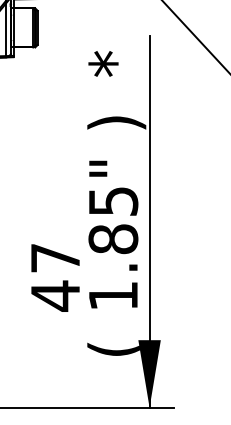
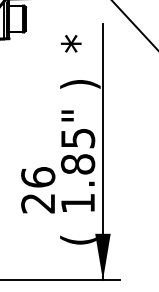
text: (55, 277) -> (38, 190), 47 -> 26

